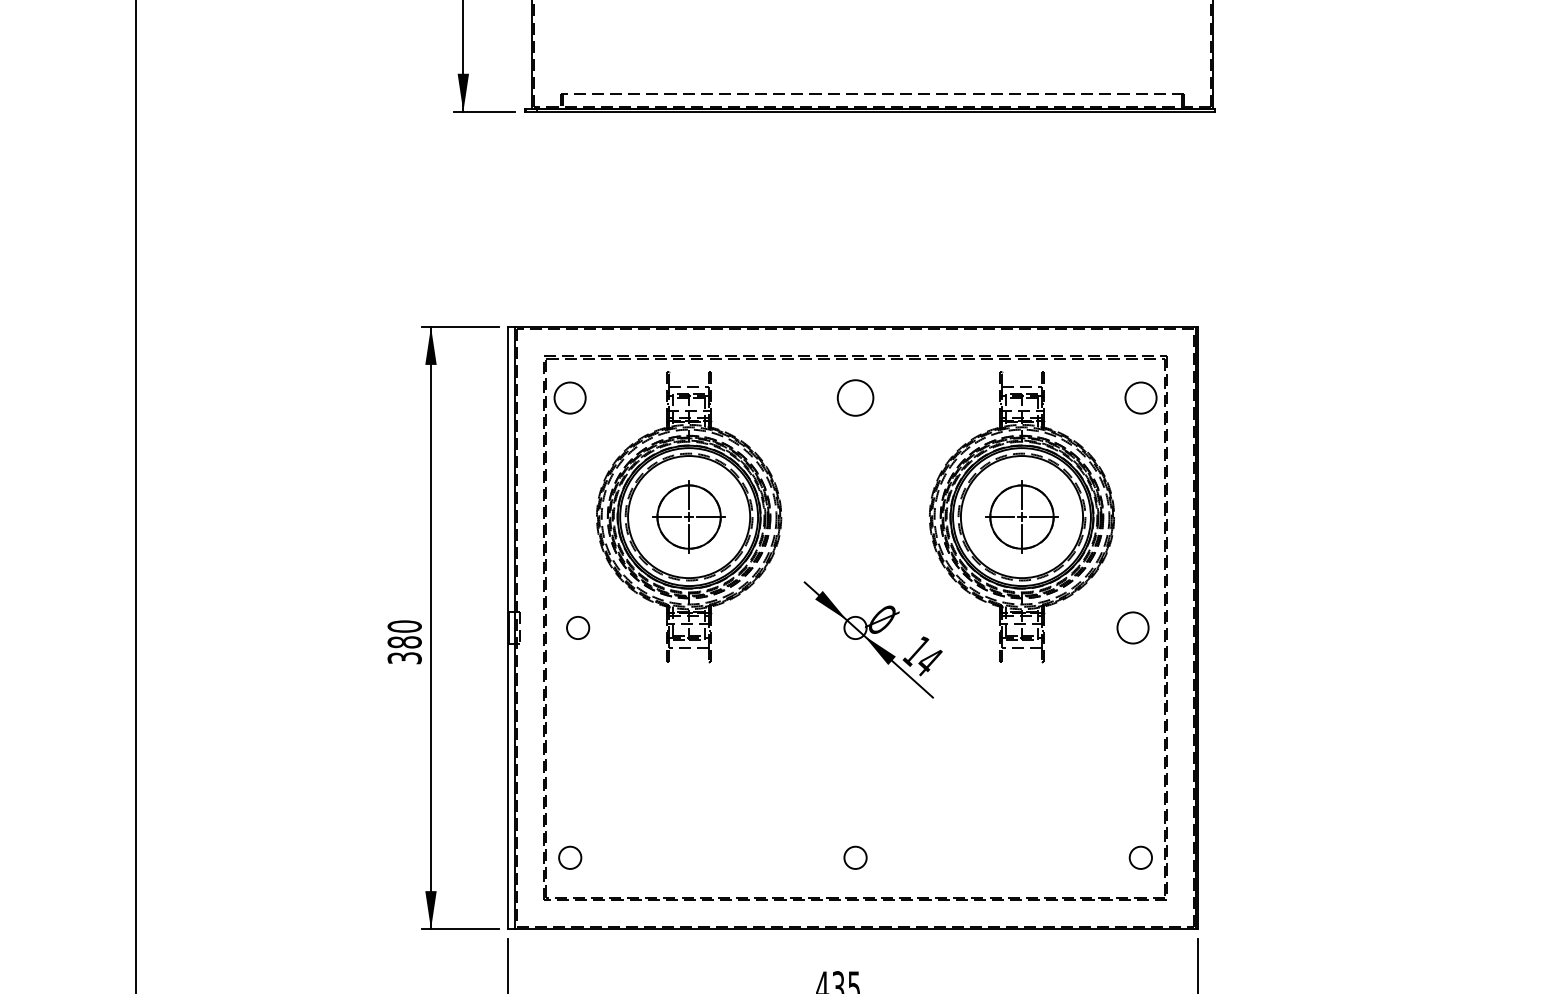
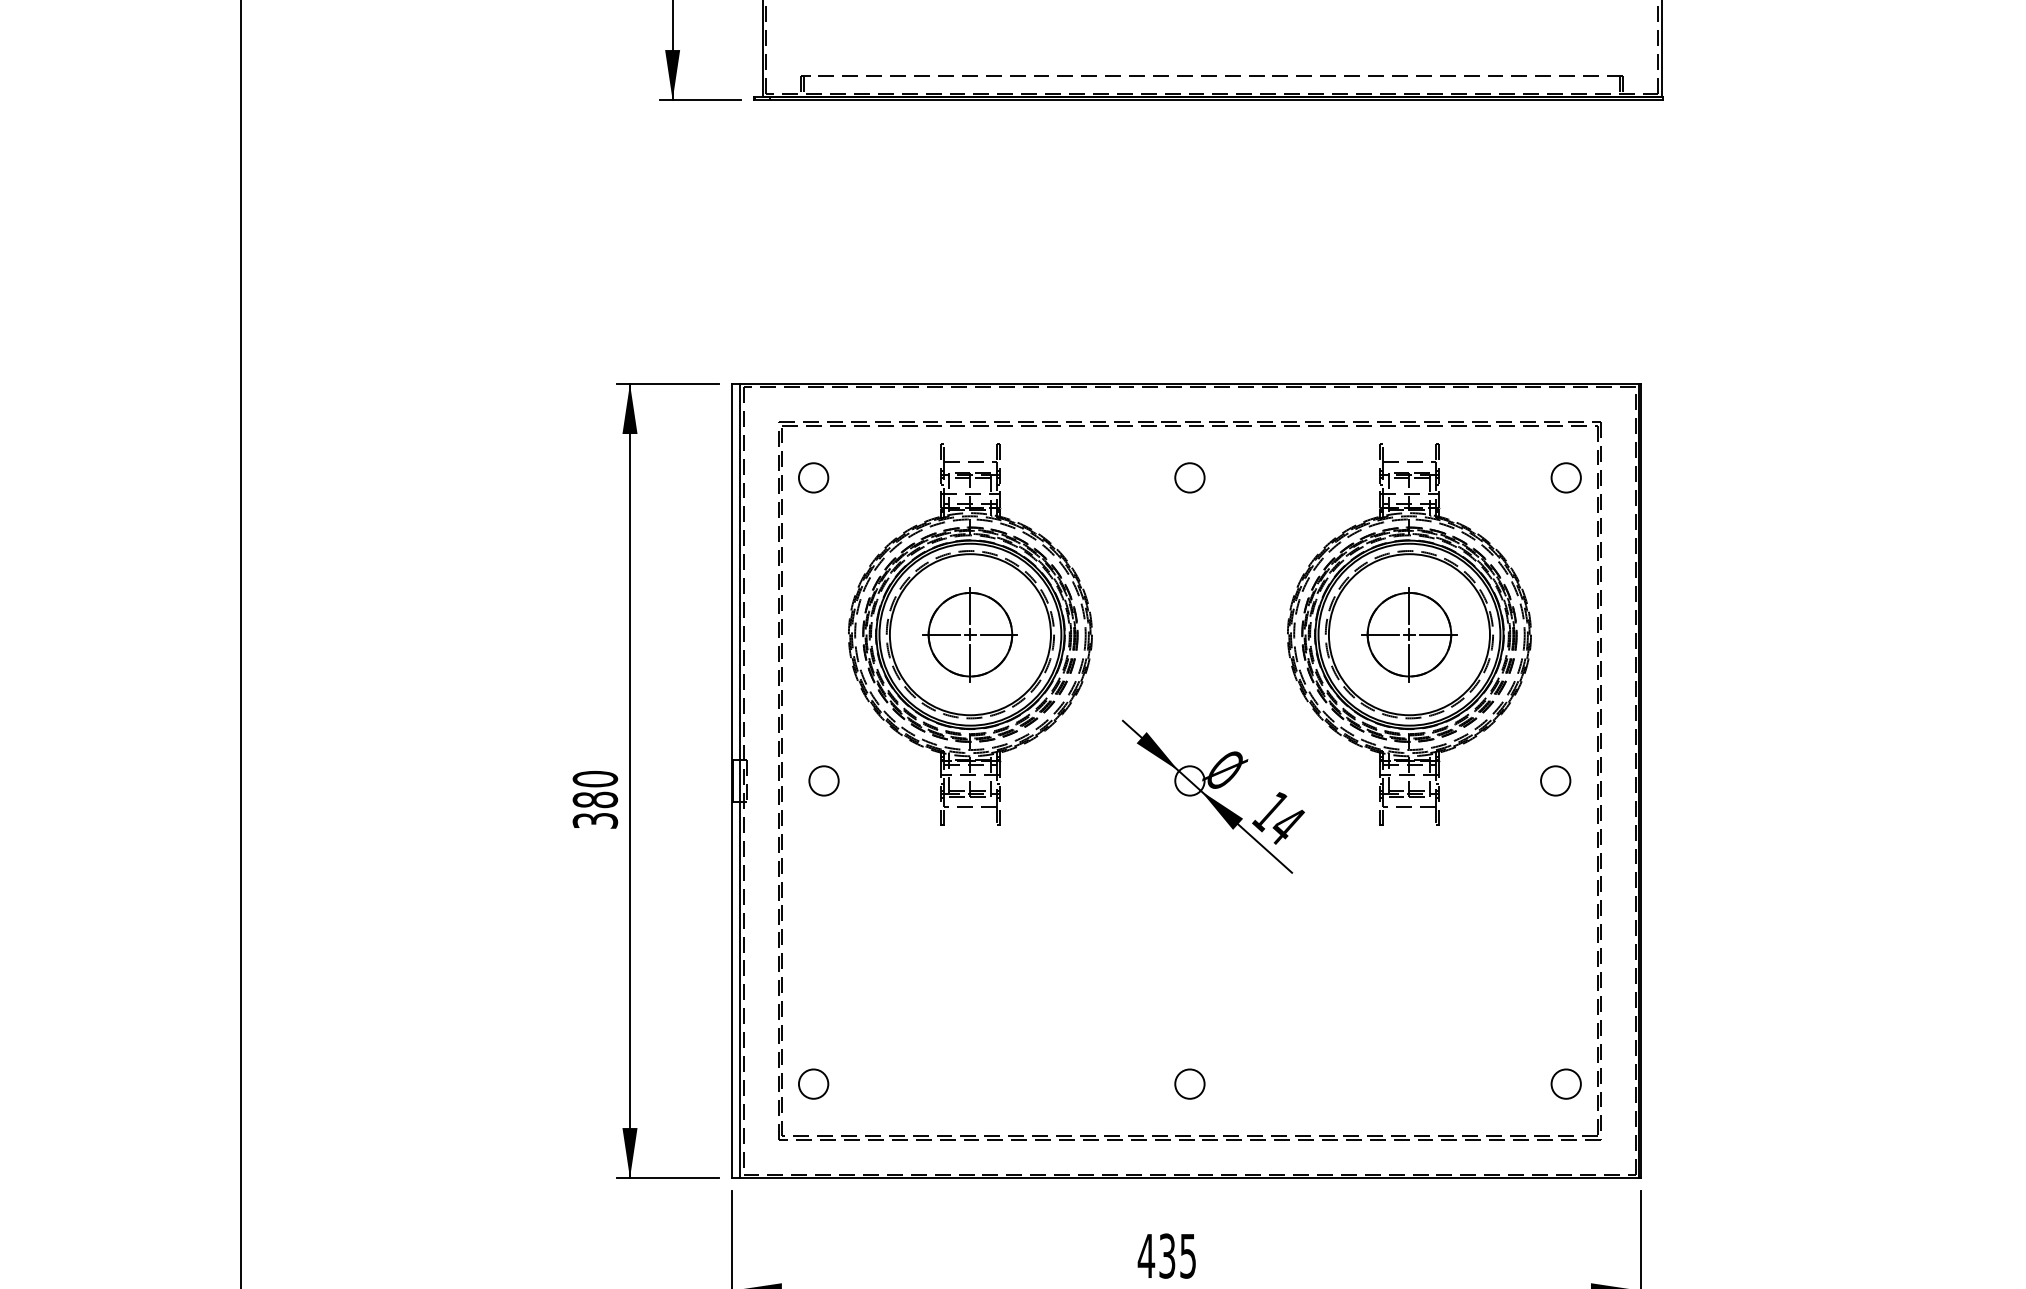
circle: (570, 398) -> (813, 478), size x0.71
circle: (855, 398) -> (1189, 478), size x0.62
circle: (1140, 398) -> (1565, 478), size x0.71
circle: (1132, 627) -> (1555, 780), size x0.71

